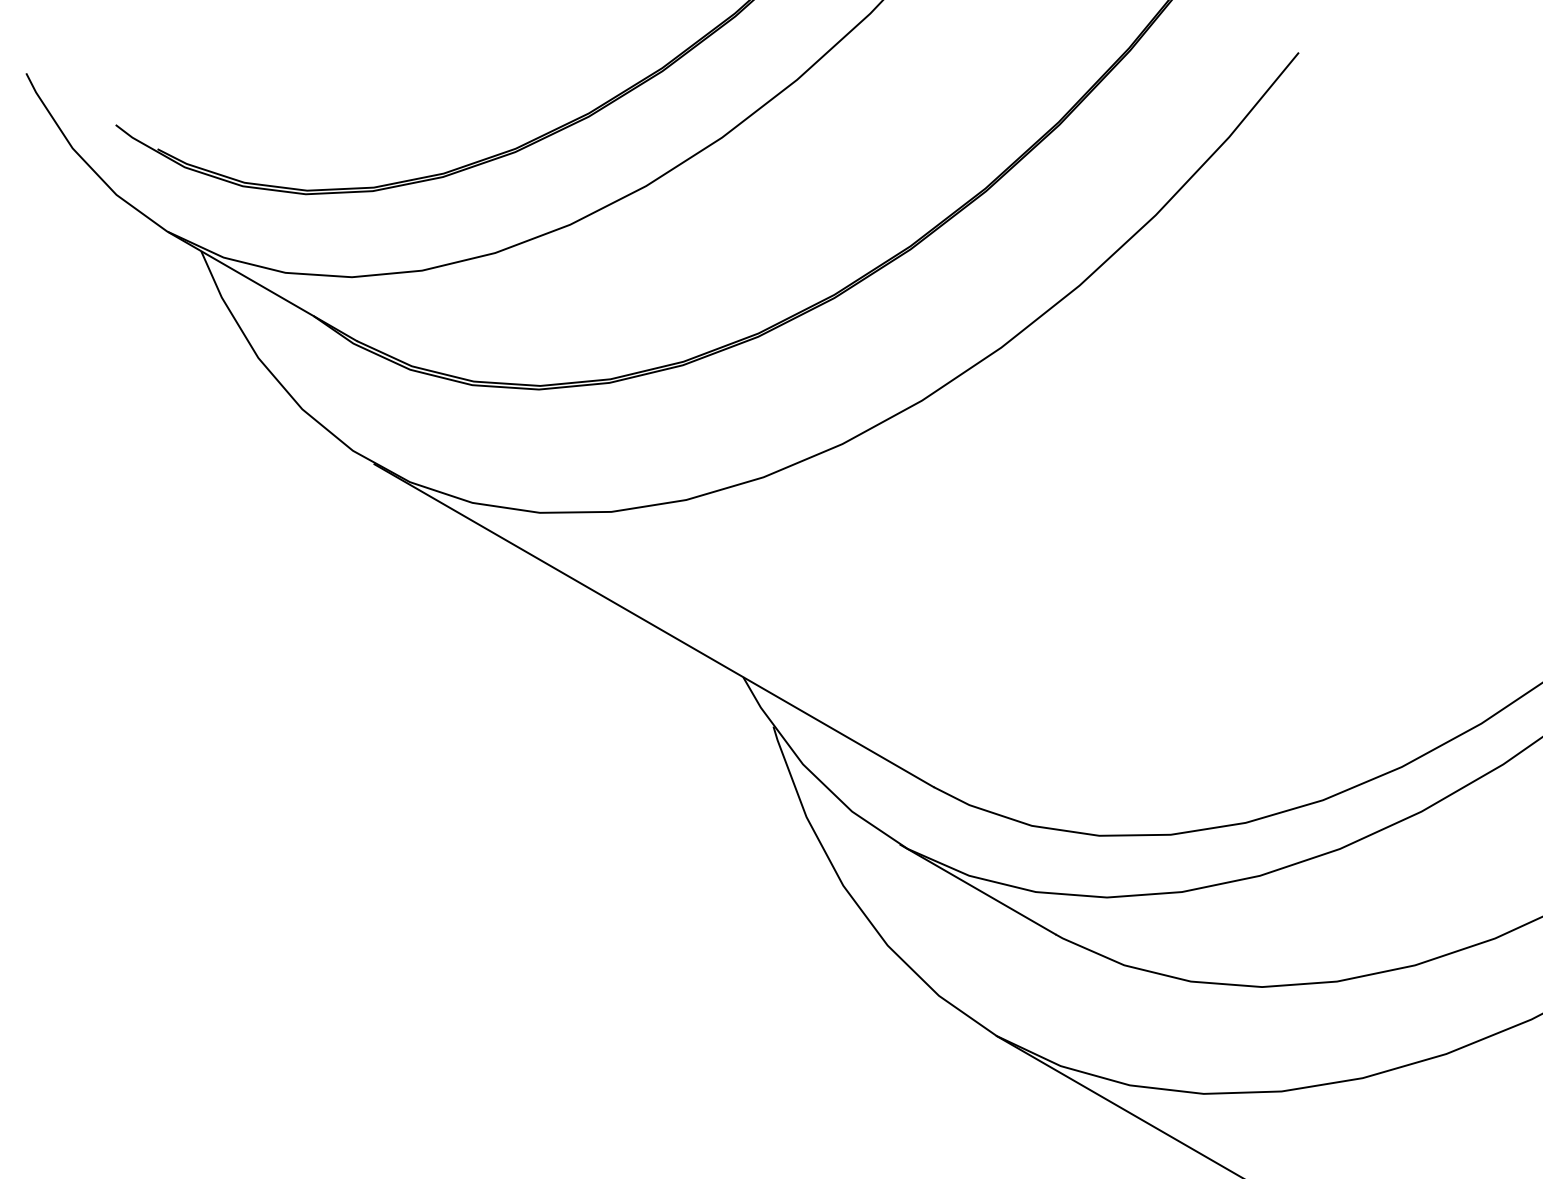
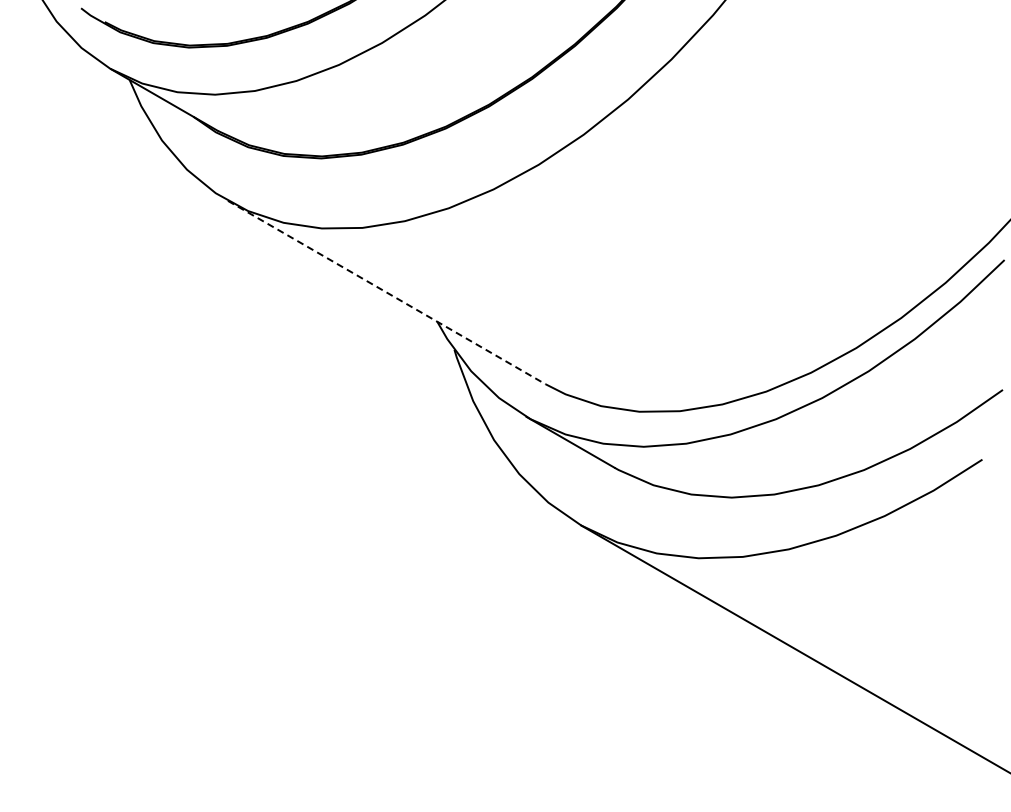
line: (655, 625) -> (387, 292), solid -> dashed

